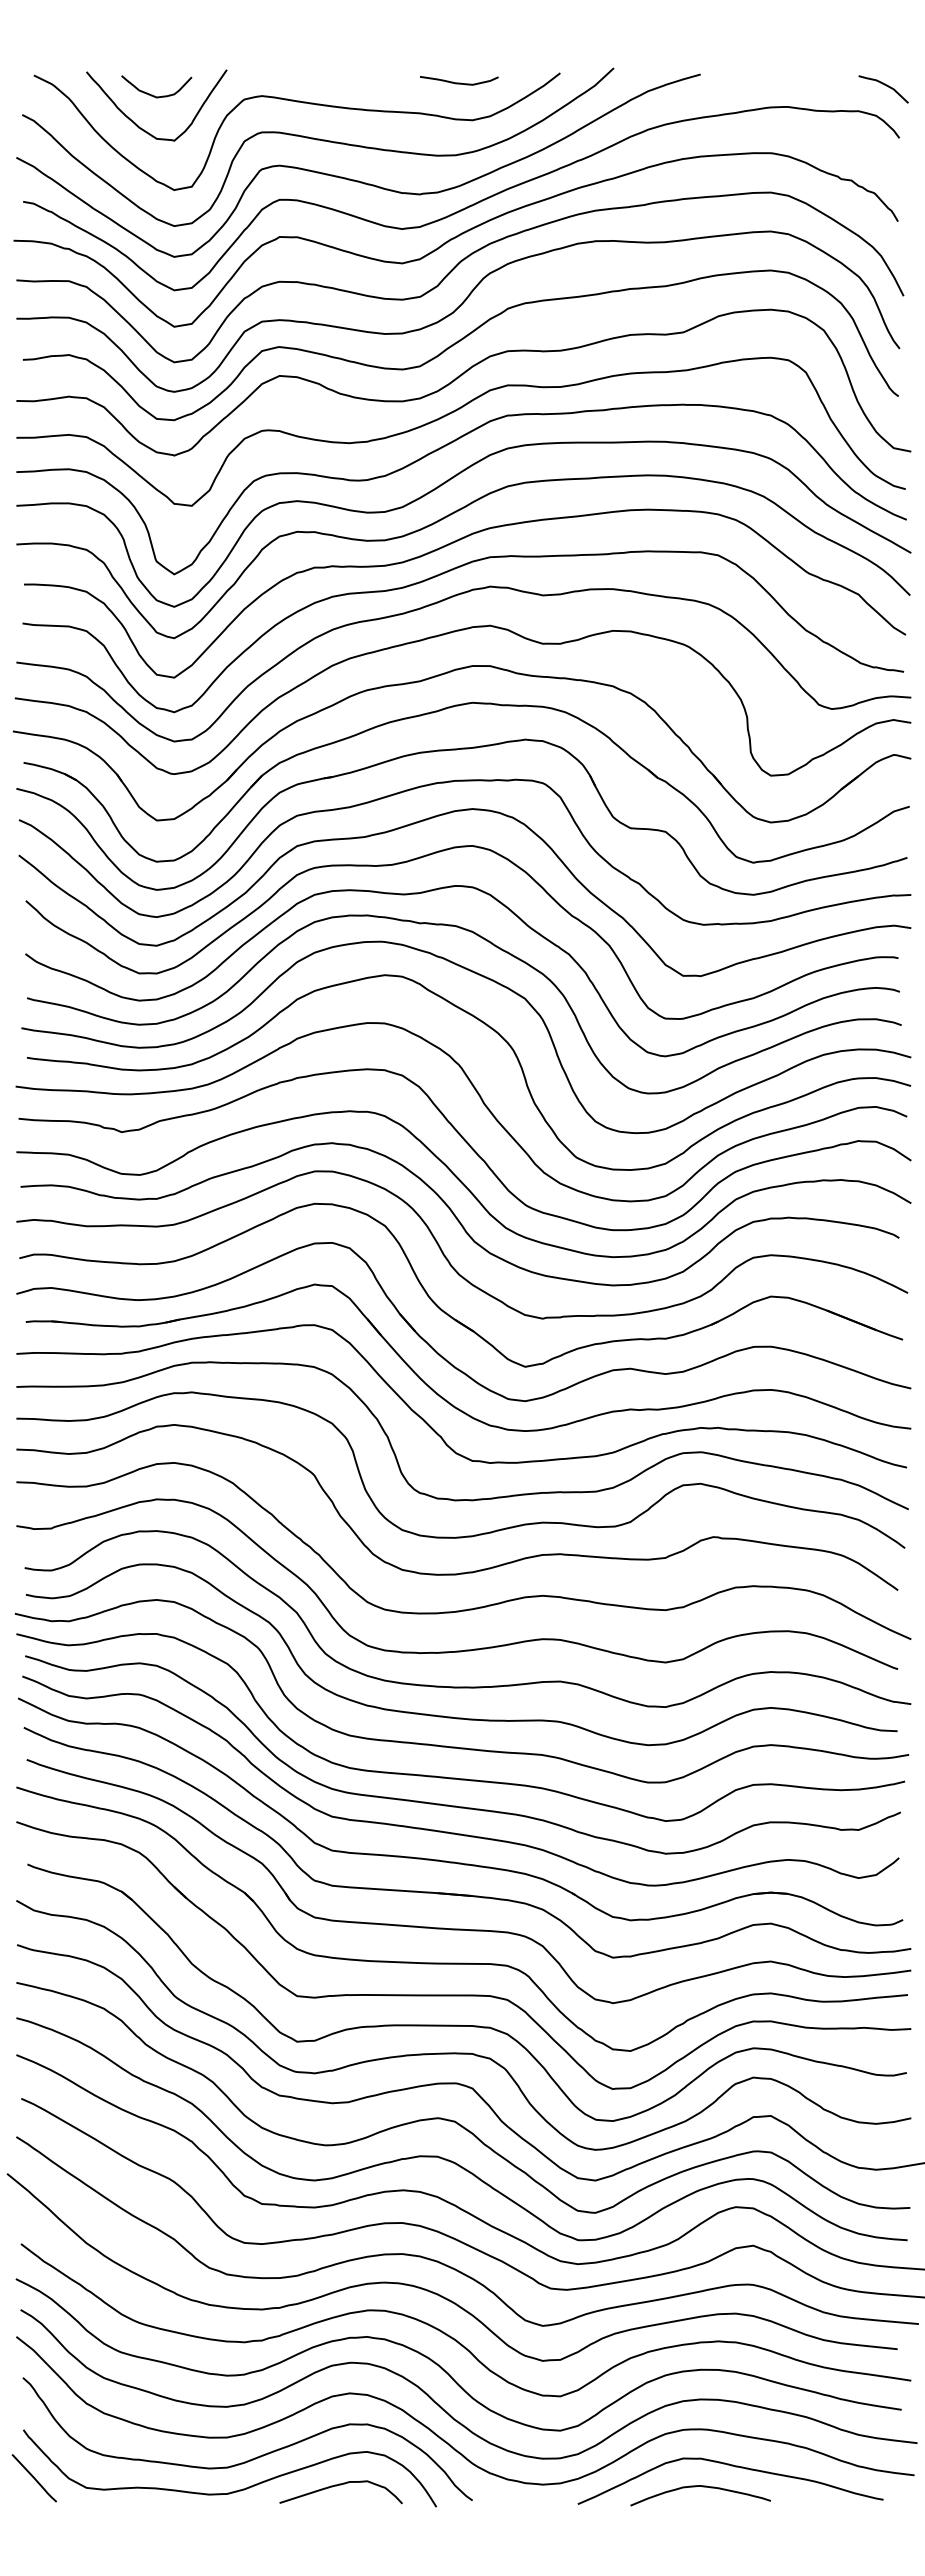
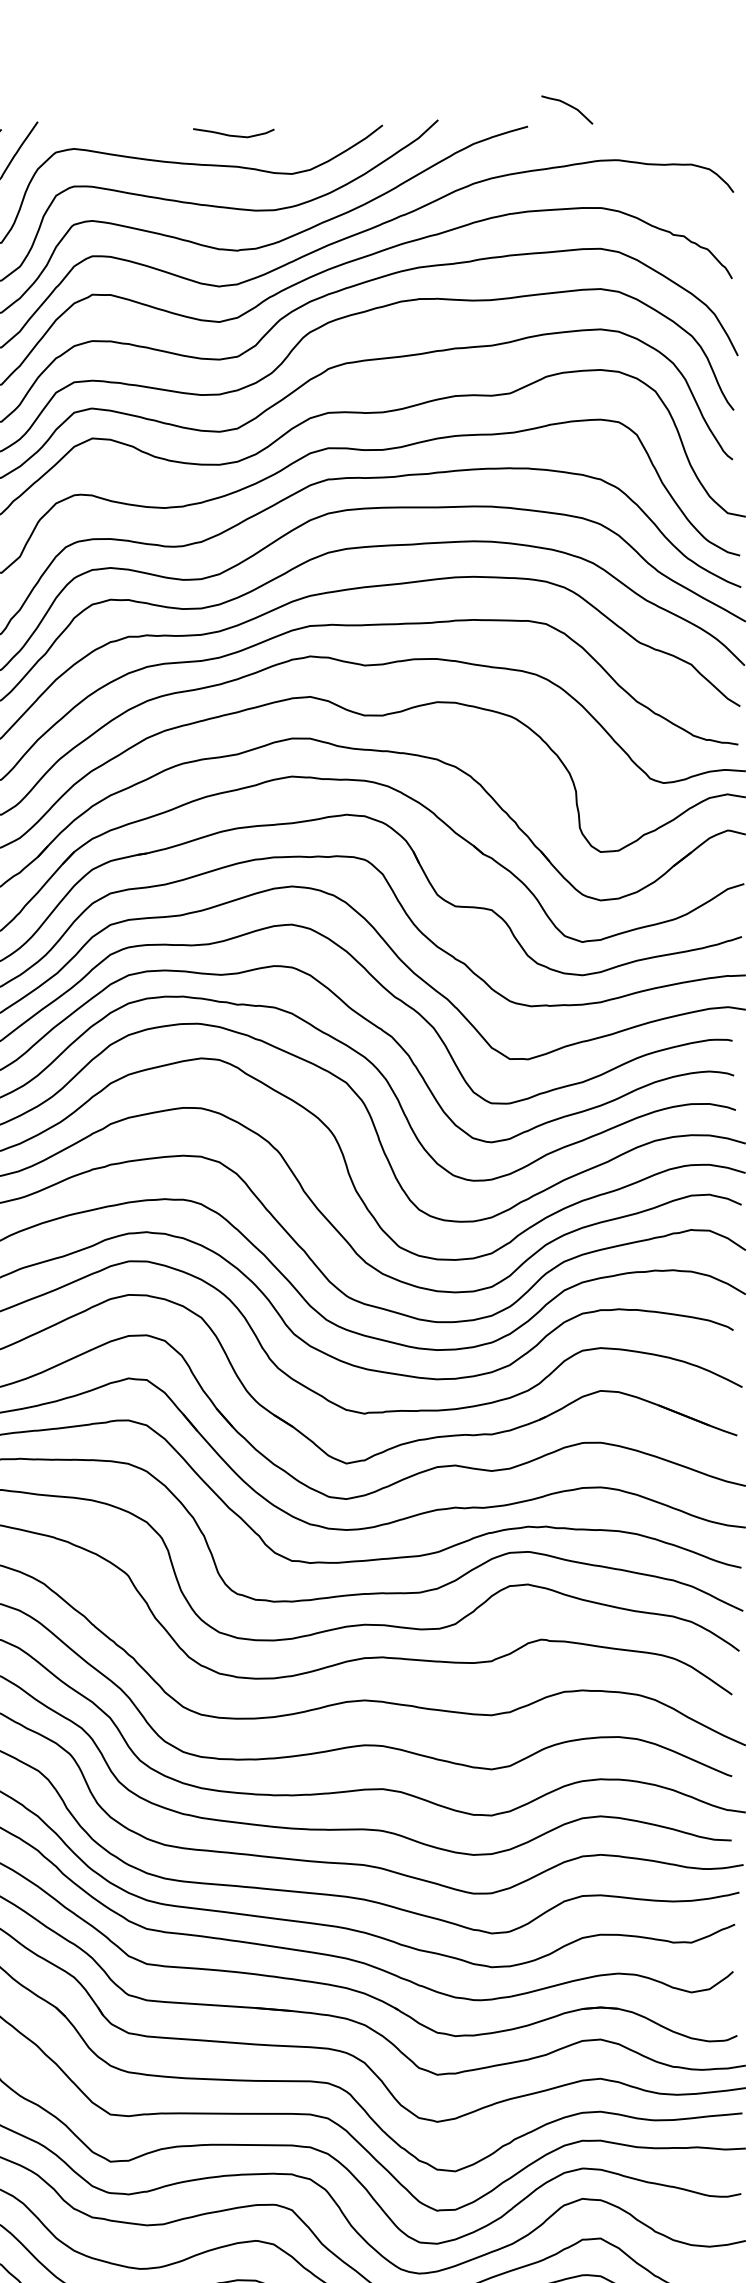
curve: (459, 82) -> (233, 134), moved
curve: (884, 85) -> (568, 105), moved

